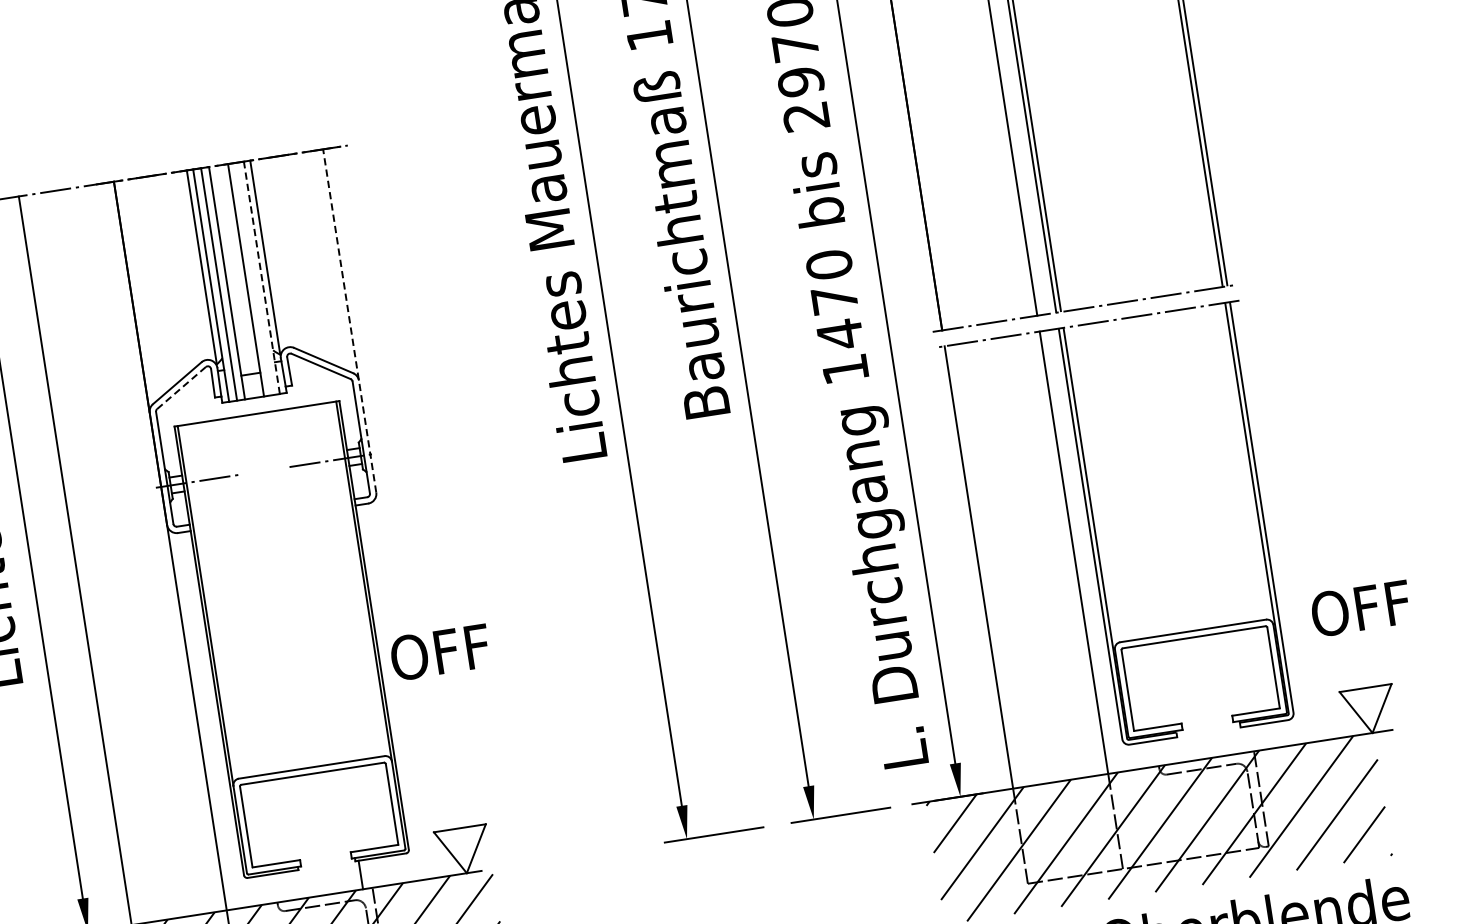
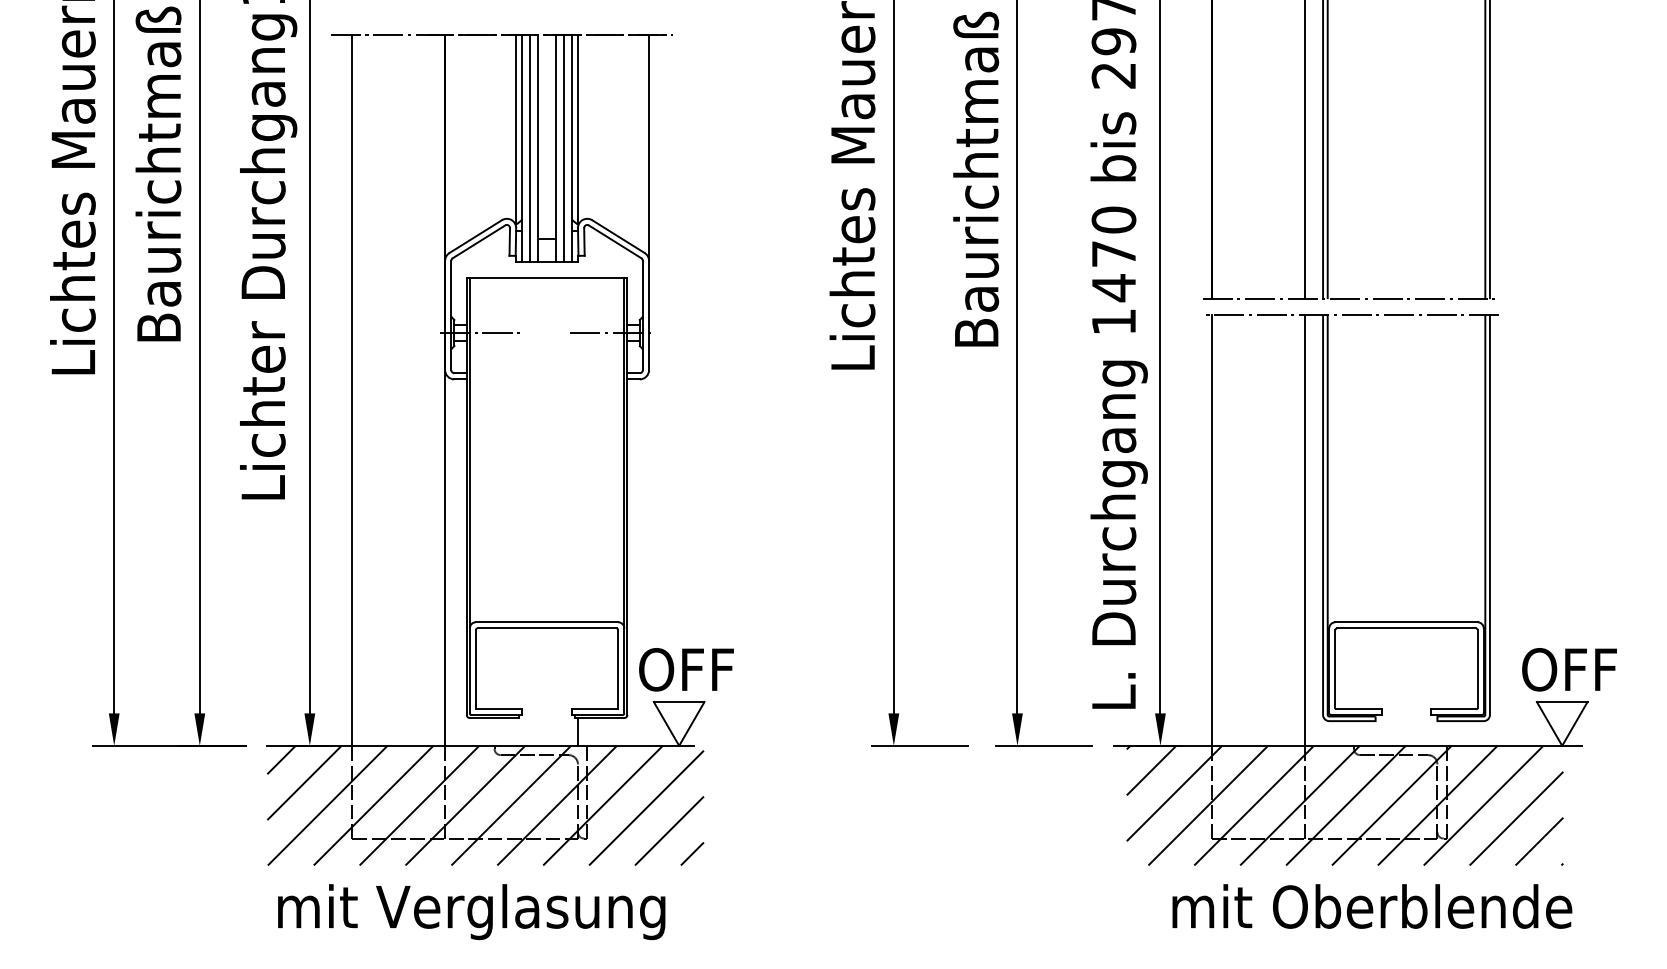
line: (261, 277) -> (571, 148), dashed -> solid
line: (254, 278) -> (564, 148), added
line: (350, 320) -> (649, 202), dashed -> solid
line: (181, 387) -> (479, 241), dashed -> solid
text: (1360, 608) -> (1569, 669), moved
text: (440, 652) -> (686, 669), moved

